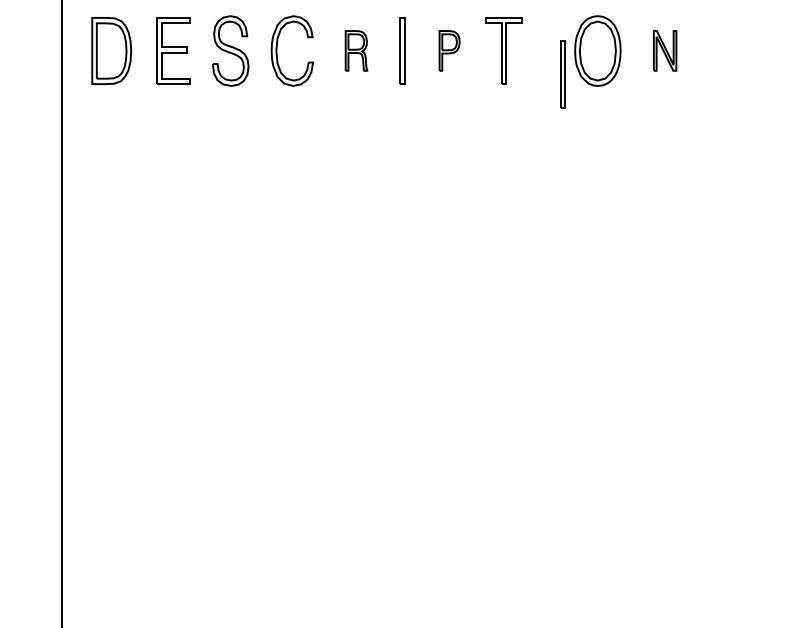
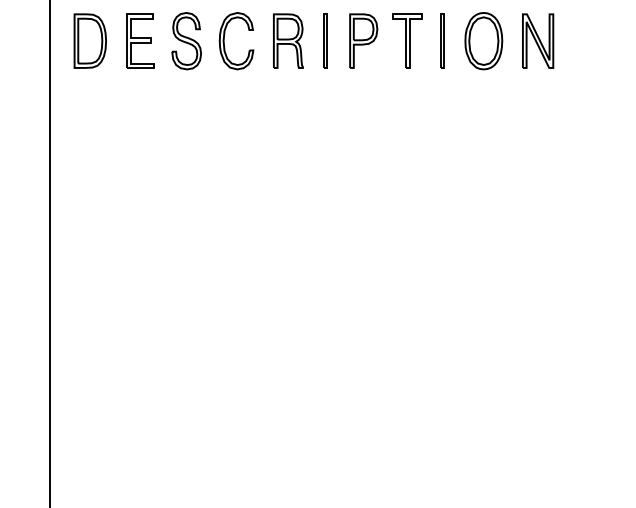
part: (356, 50) -> (288, 40), size x1.67
part: (449, 50) -> (363, 40), size x1.67
part: (665, 50) -> (538, 40), size x1.67
line: (561, 73) -> (441, 40), moved

